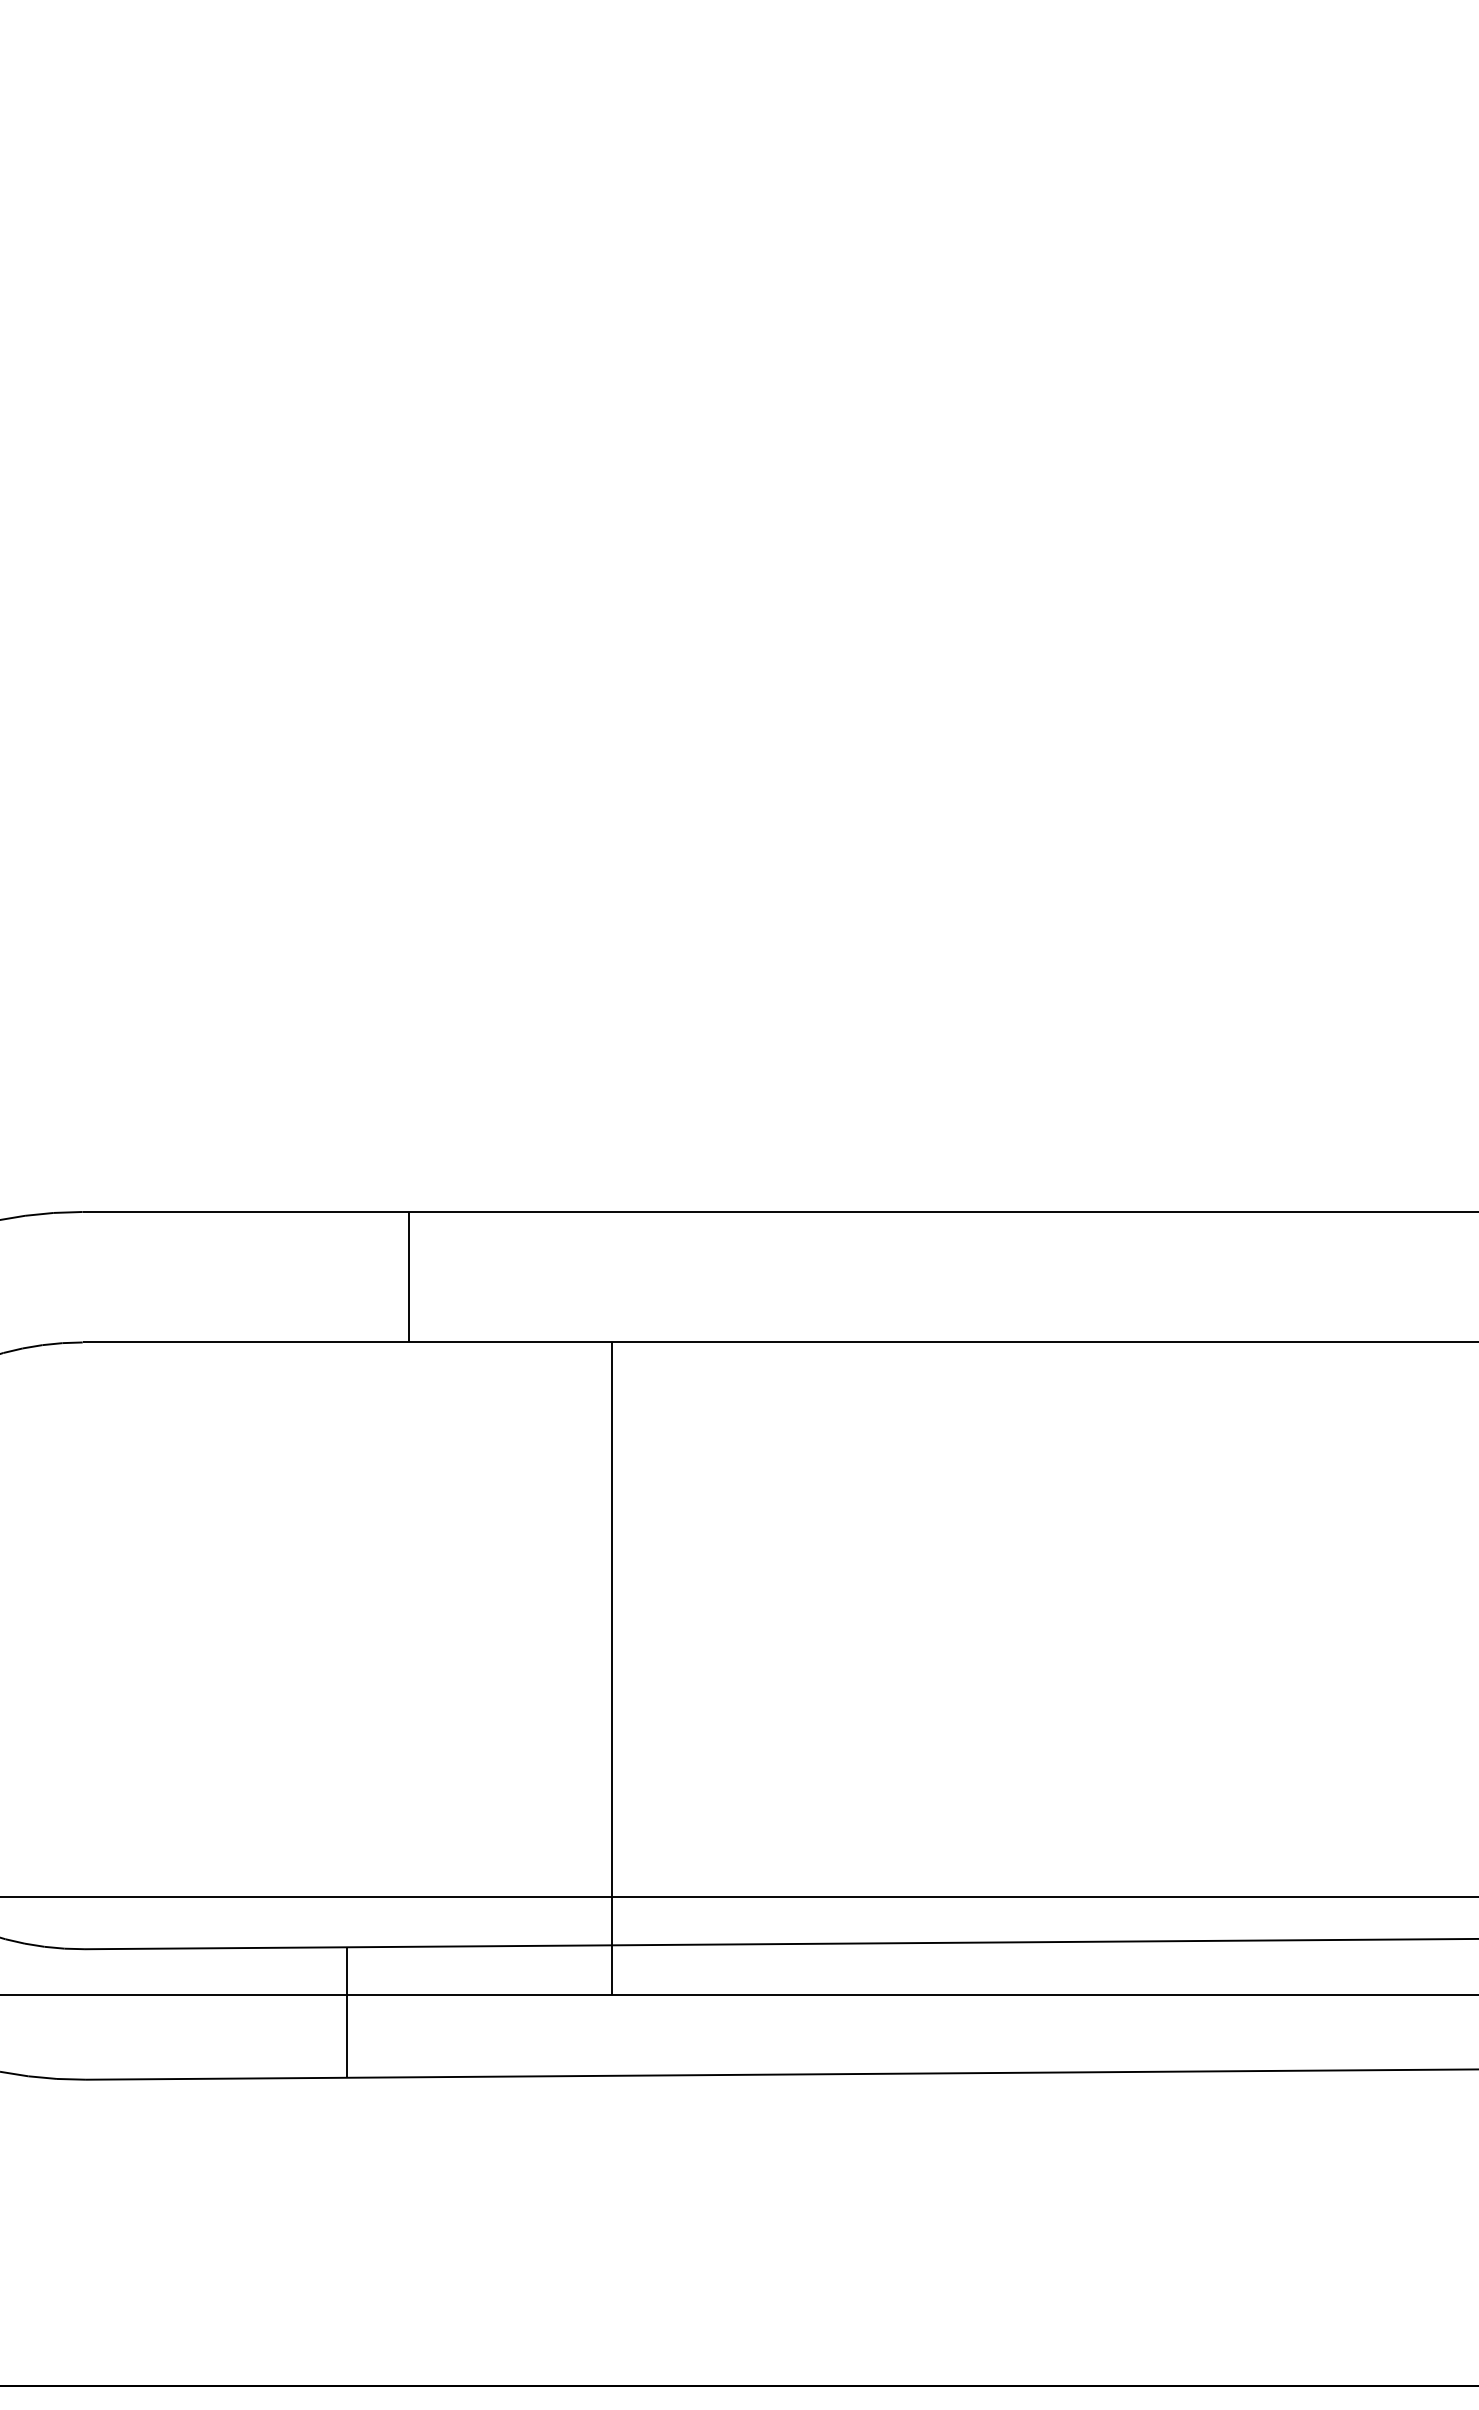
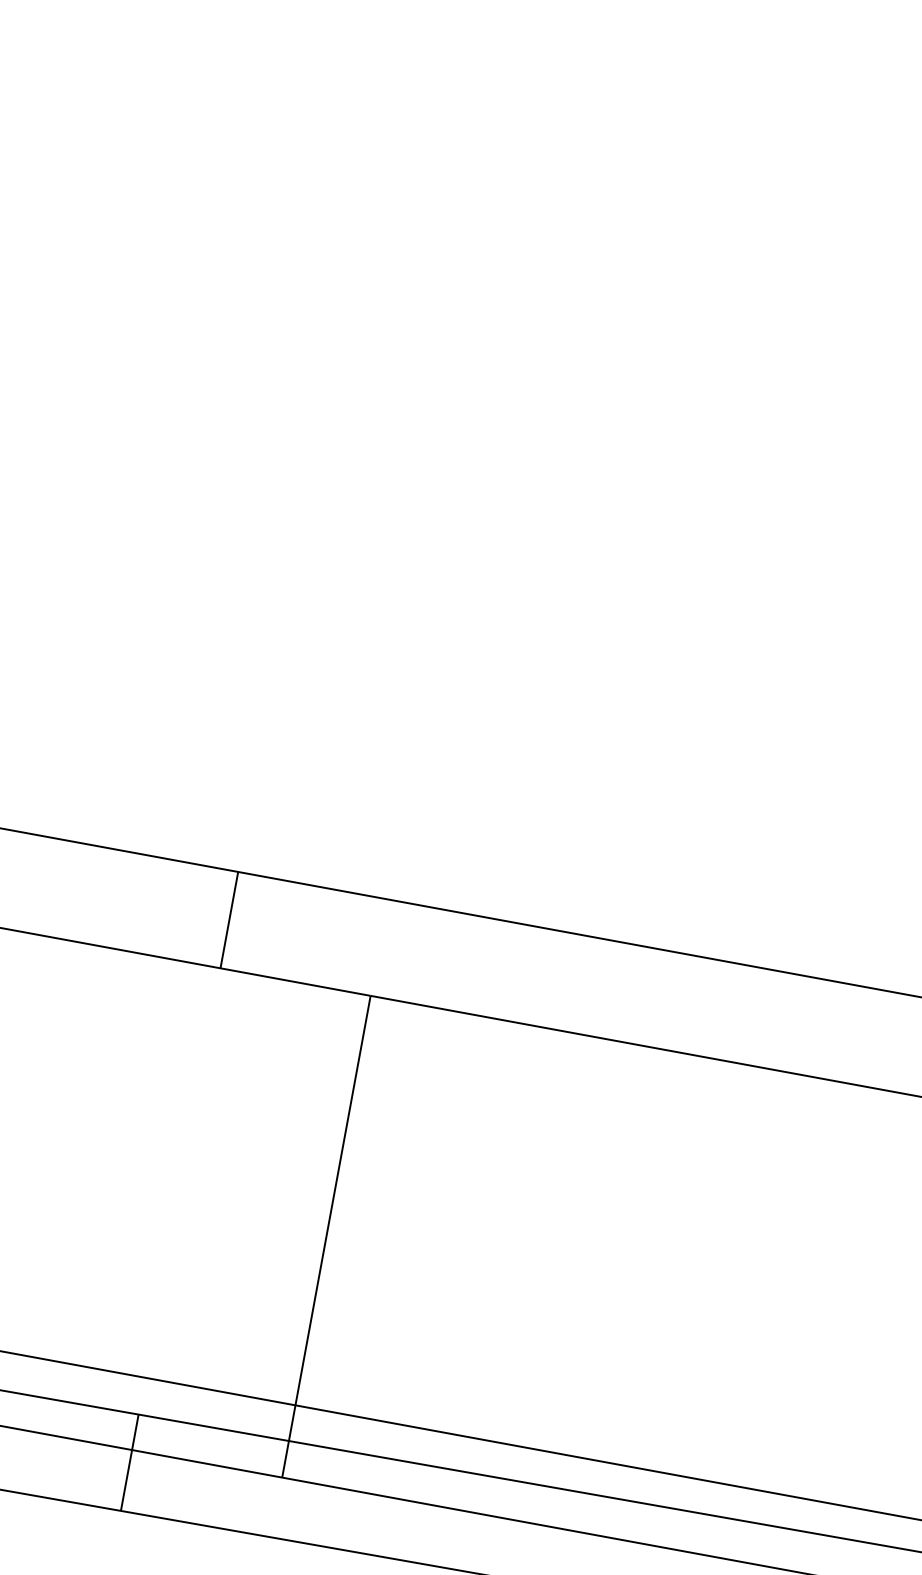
line: (346, 2011) -> (129, 1462), moved

